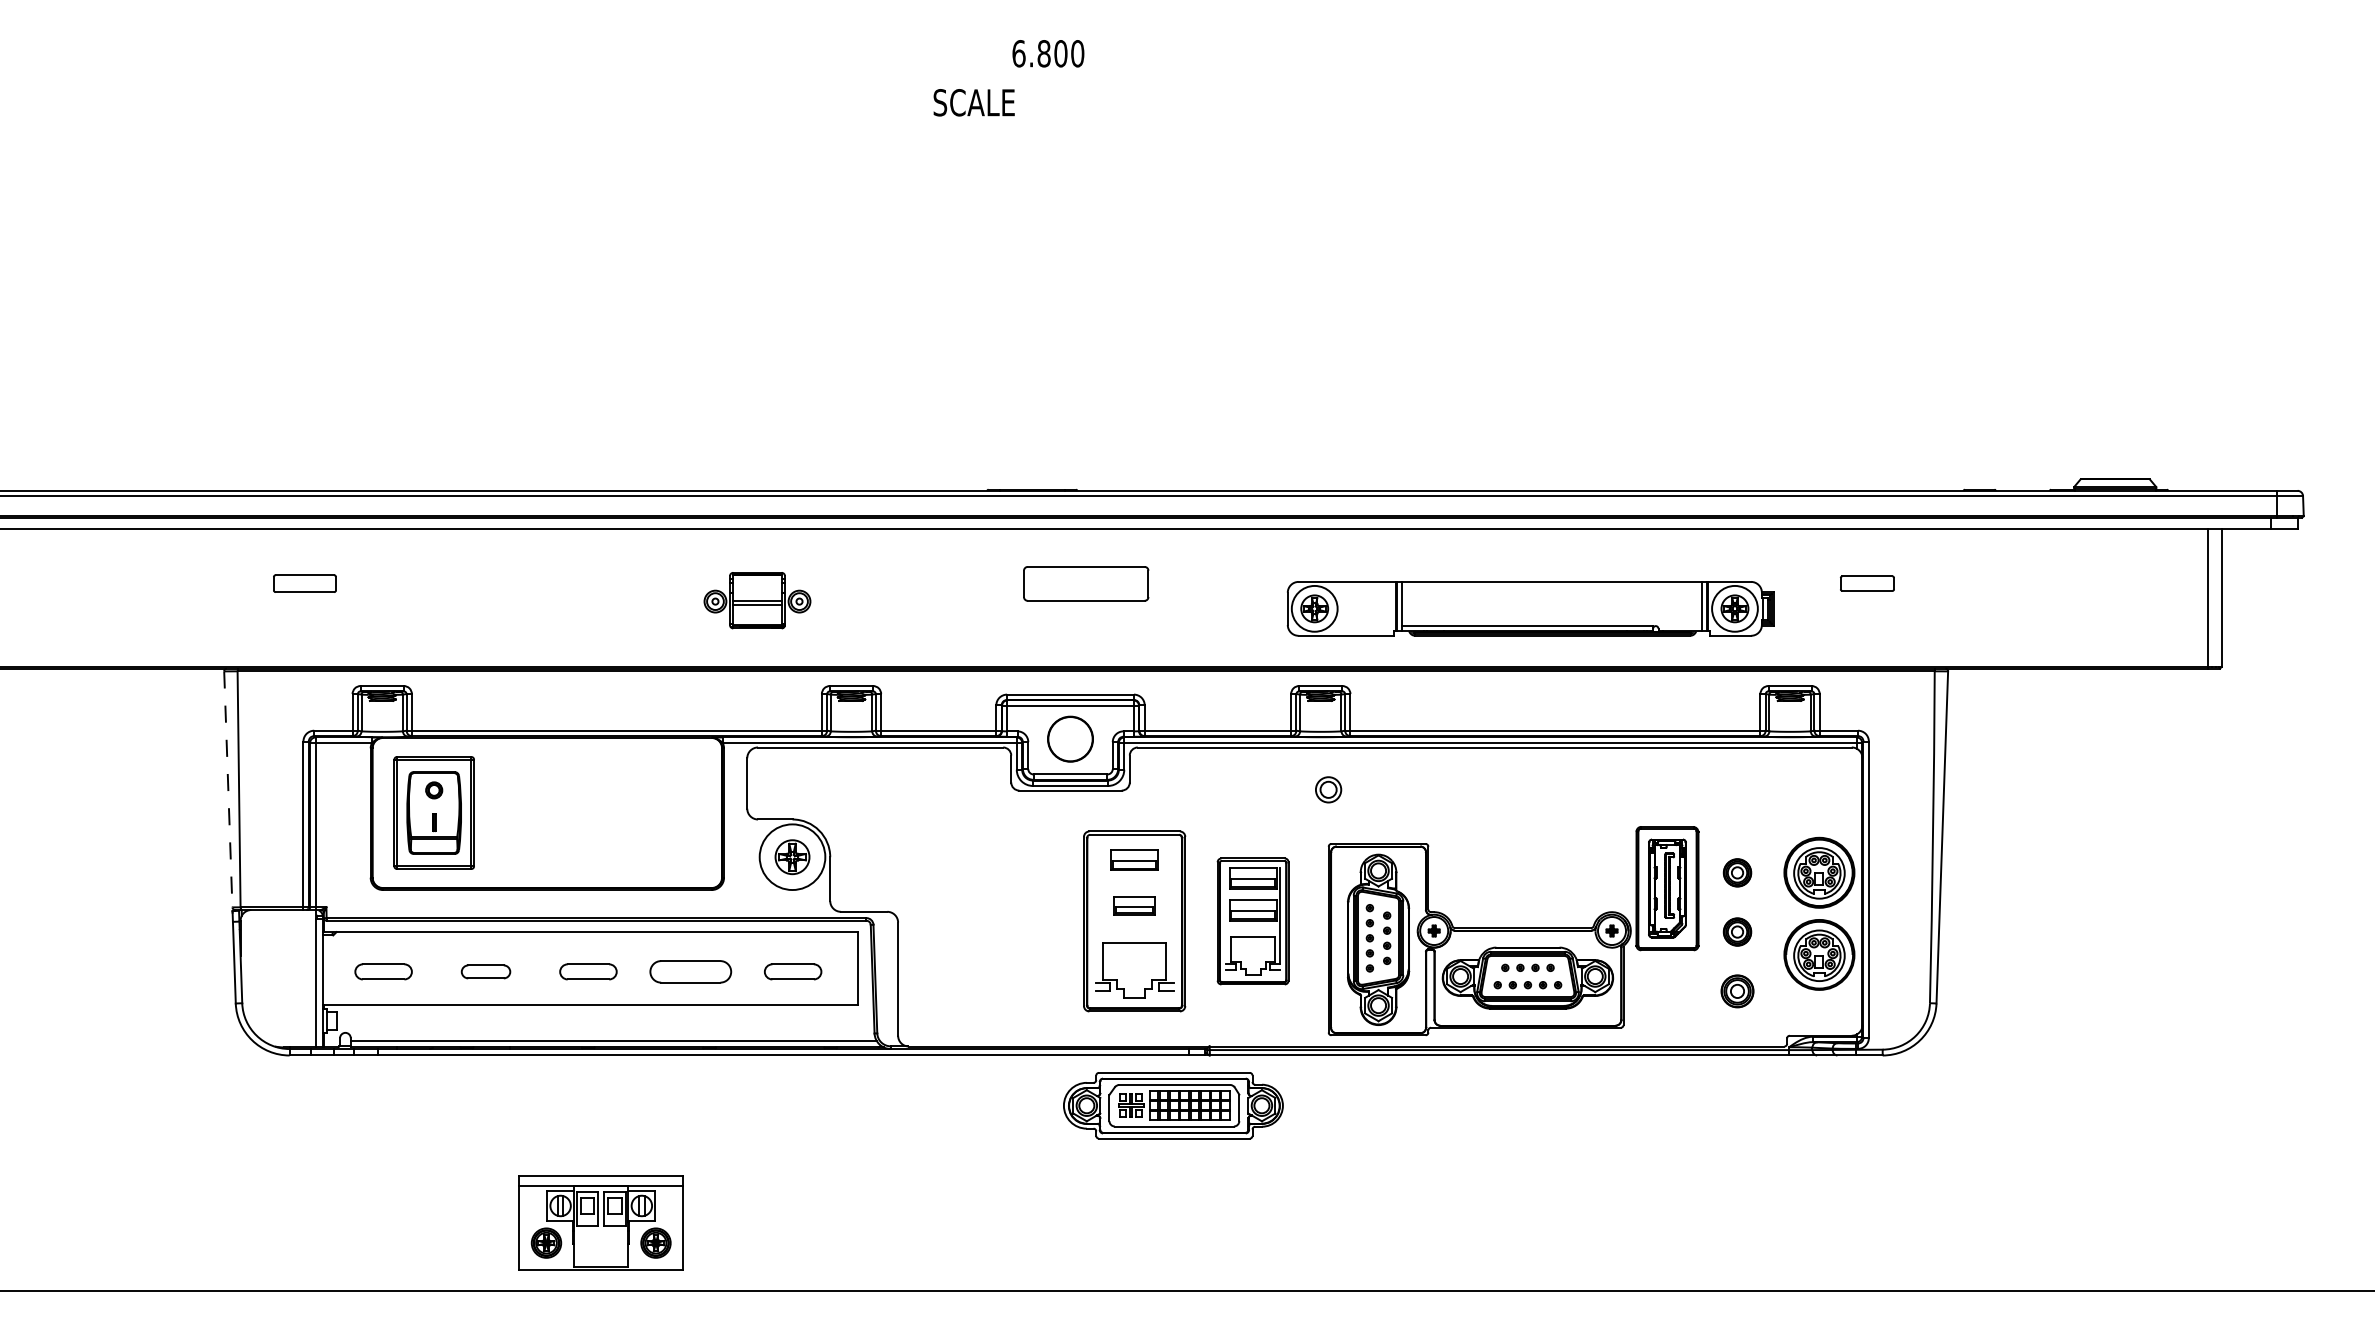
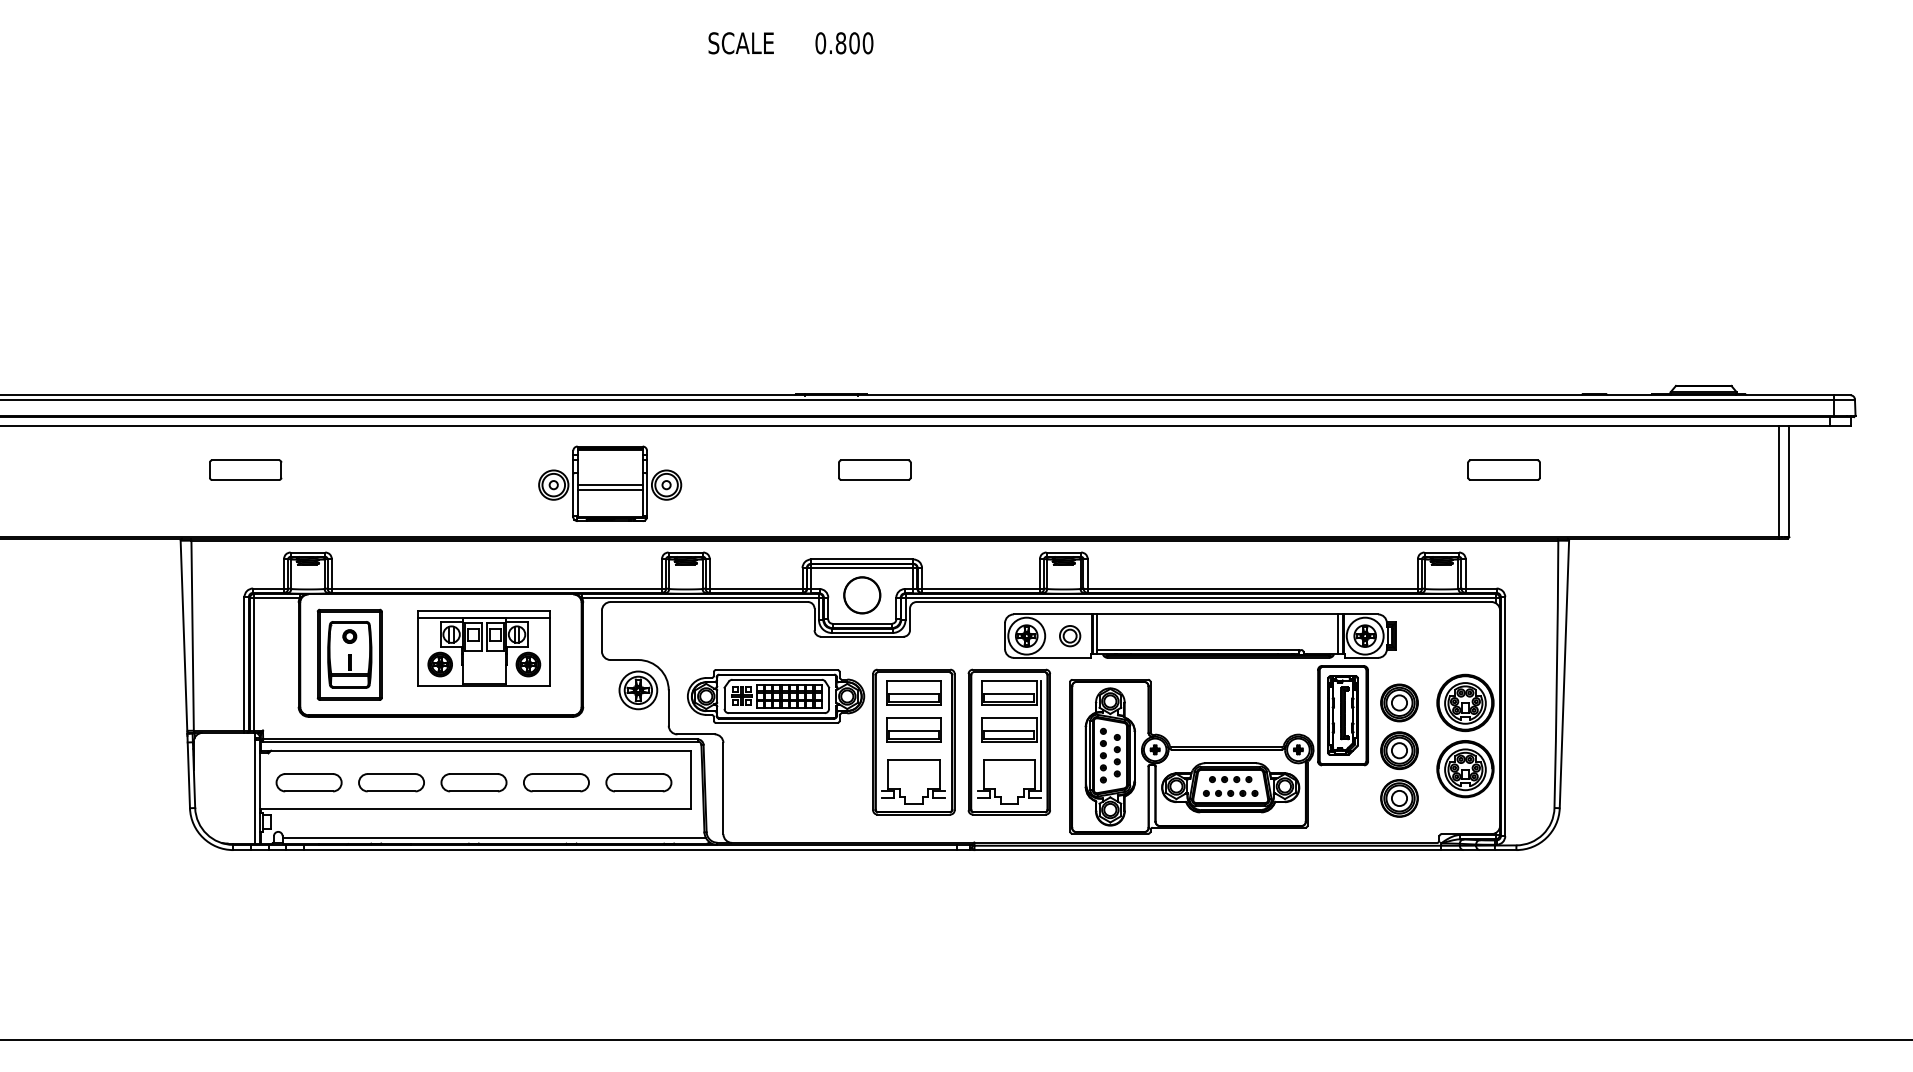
text: (1018, 53) -> (820, 43), 6.800 -> 0.800
text: (973, 102) -> (740, 43), moved
part: (304, 583) -> (245, 469), size x1.43
part: (1085, 583) -> (874, 469), size x0.71
part: (1867, 583) -> (1504, 469), size x1.67
part: (757, 600) -> (610, 483), size x1.67
part: (1530, 608) -> (1200, 635), moved
line: (228, 793) -> (184, 639), dashed -> solid
circle: (792, 856) -> (638, 689), size x0.71
part: (1134, 859) -> (913, 692), size x1.43
part: (1737, 872) -> (1399, 702), size x1.67
part: (1134, 905) -> (913, 729), size x1.67
part: (1252, 921) -> (1008, 742), size x1.43
part: (1737, 931) -> (1399, 750), size x1.67
part: (383, 971) -> (308, 782), size x1.43
part: (485, 971) -> (391, 782), size x1.67
part: (588, 971) -> (474, 782), size x1.43
part: (792, 971) -> (638, 782), size x1.43
part: (1737, 991) -> (1399, 798), size x1.43
part: (1173, 1105) -> (776, 696), moved
part: (600, 1222) -> (483, 647), moved

